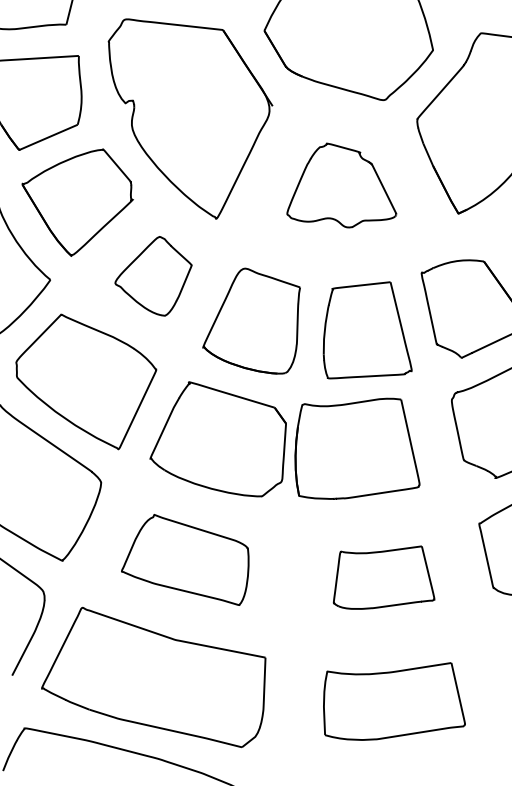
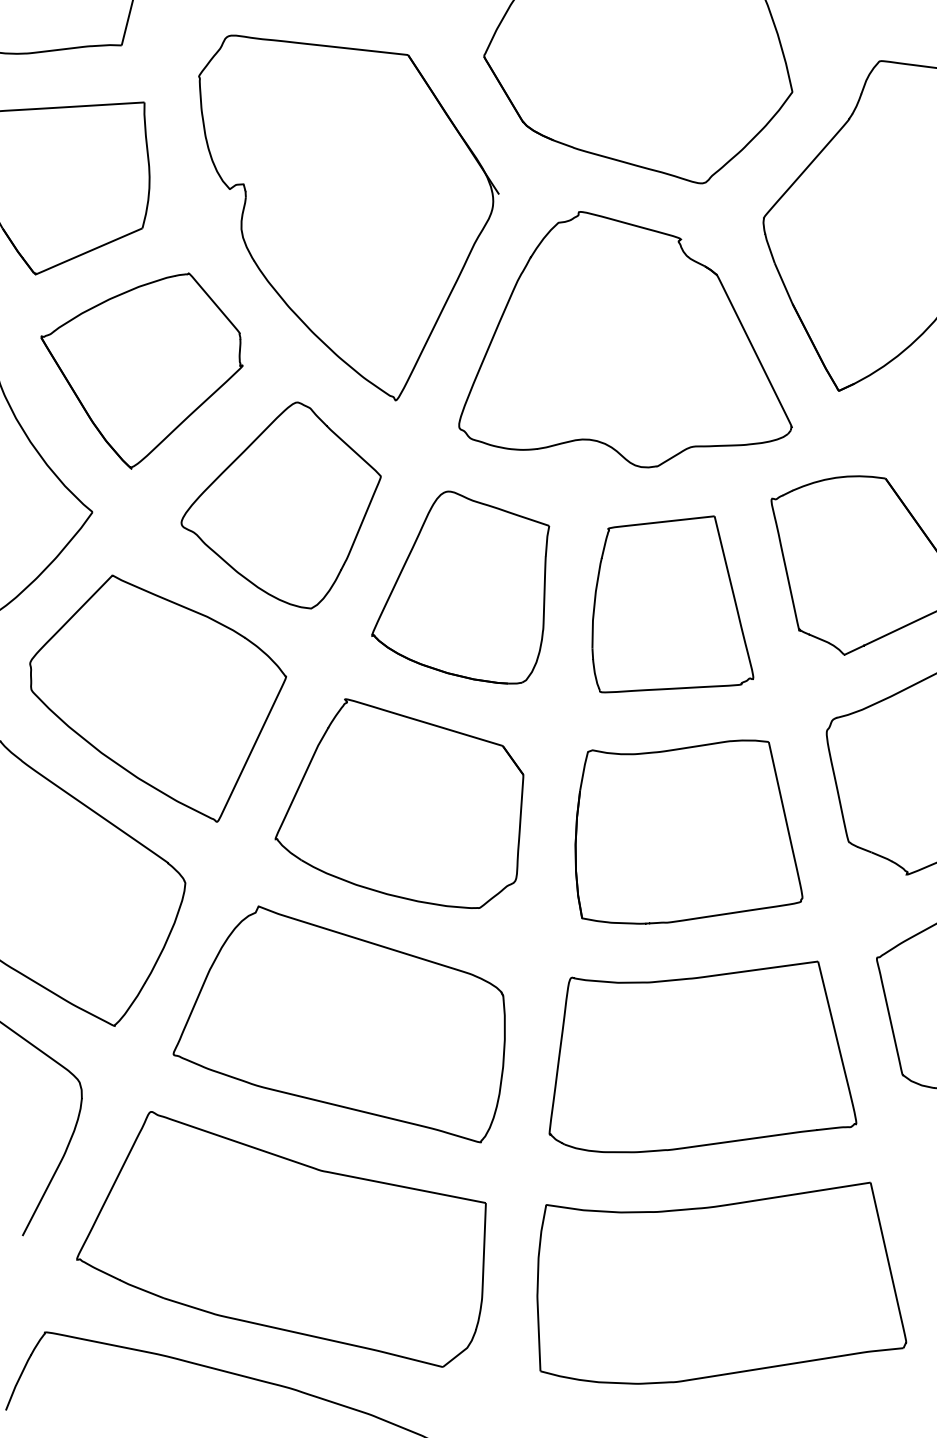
part: (341, 185) -> (624, 339), size x1.67
part: (153, 276) -> (281, 505), size x1.43
part: (357, 448) -> (688, 831), moved
part: (184, 559) -> (337, 1023), size x1.43
part: (383, 577) -> (701, 1056), size x1.67
part: (394, 701) -> (721, 1283), size x1.43

